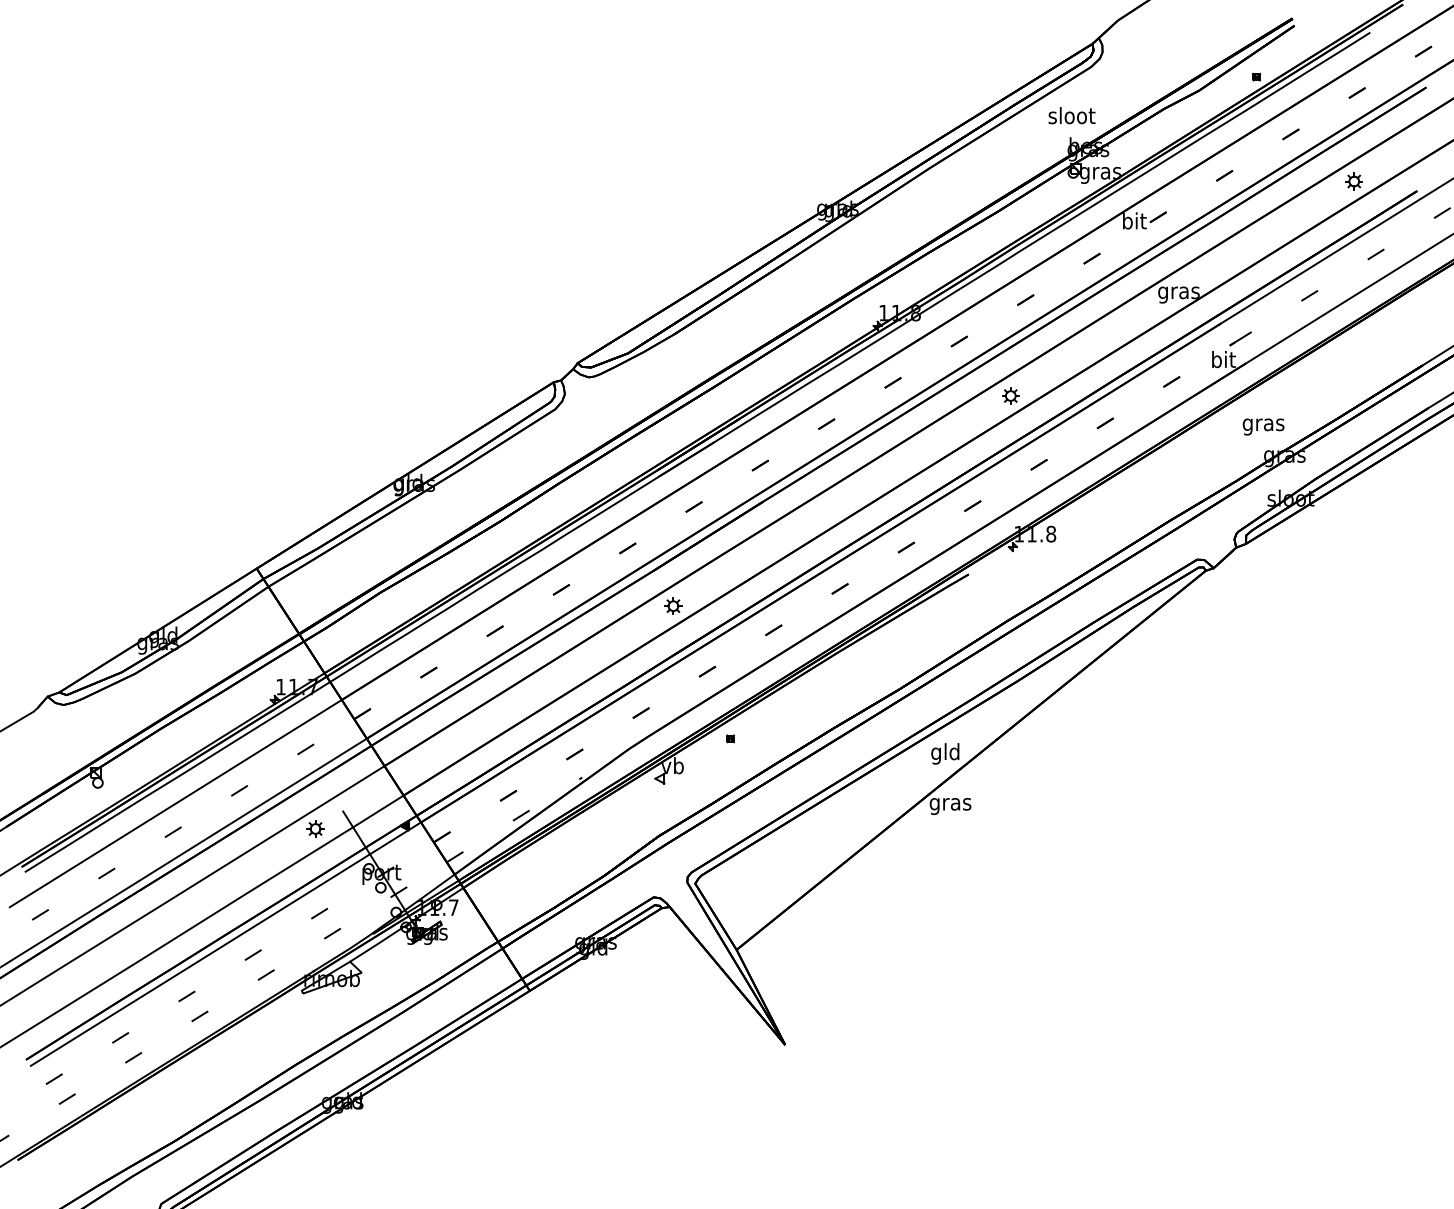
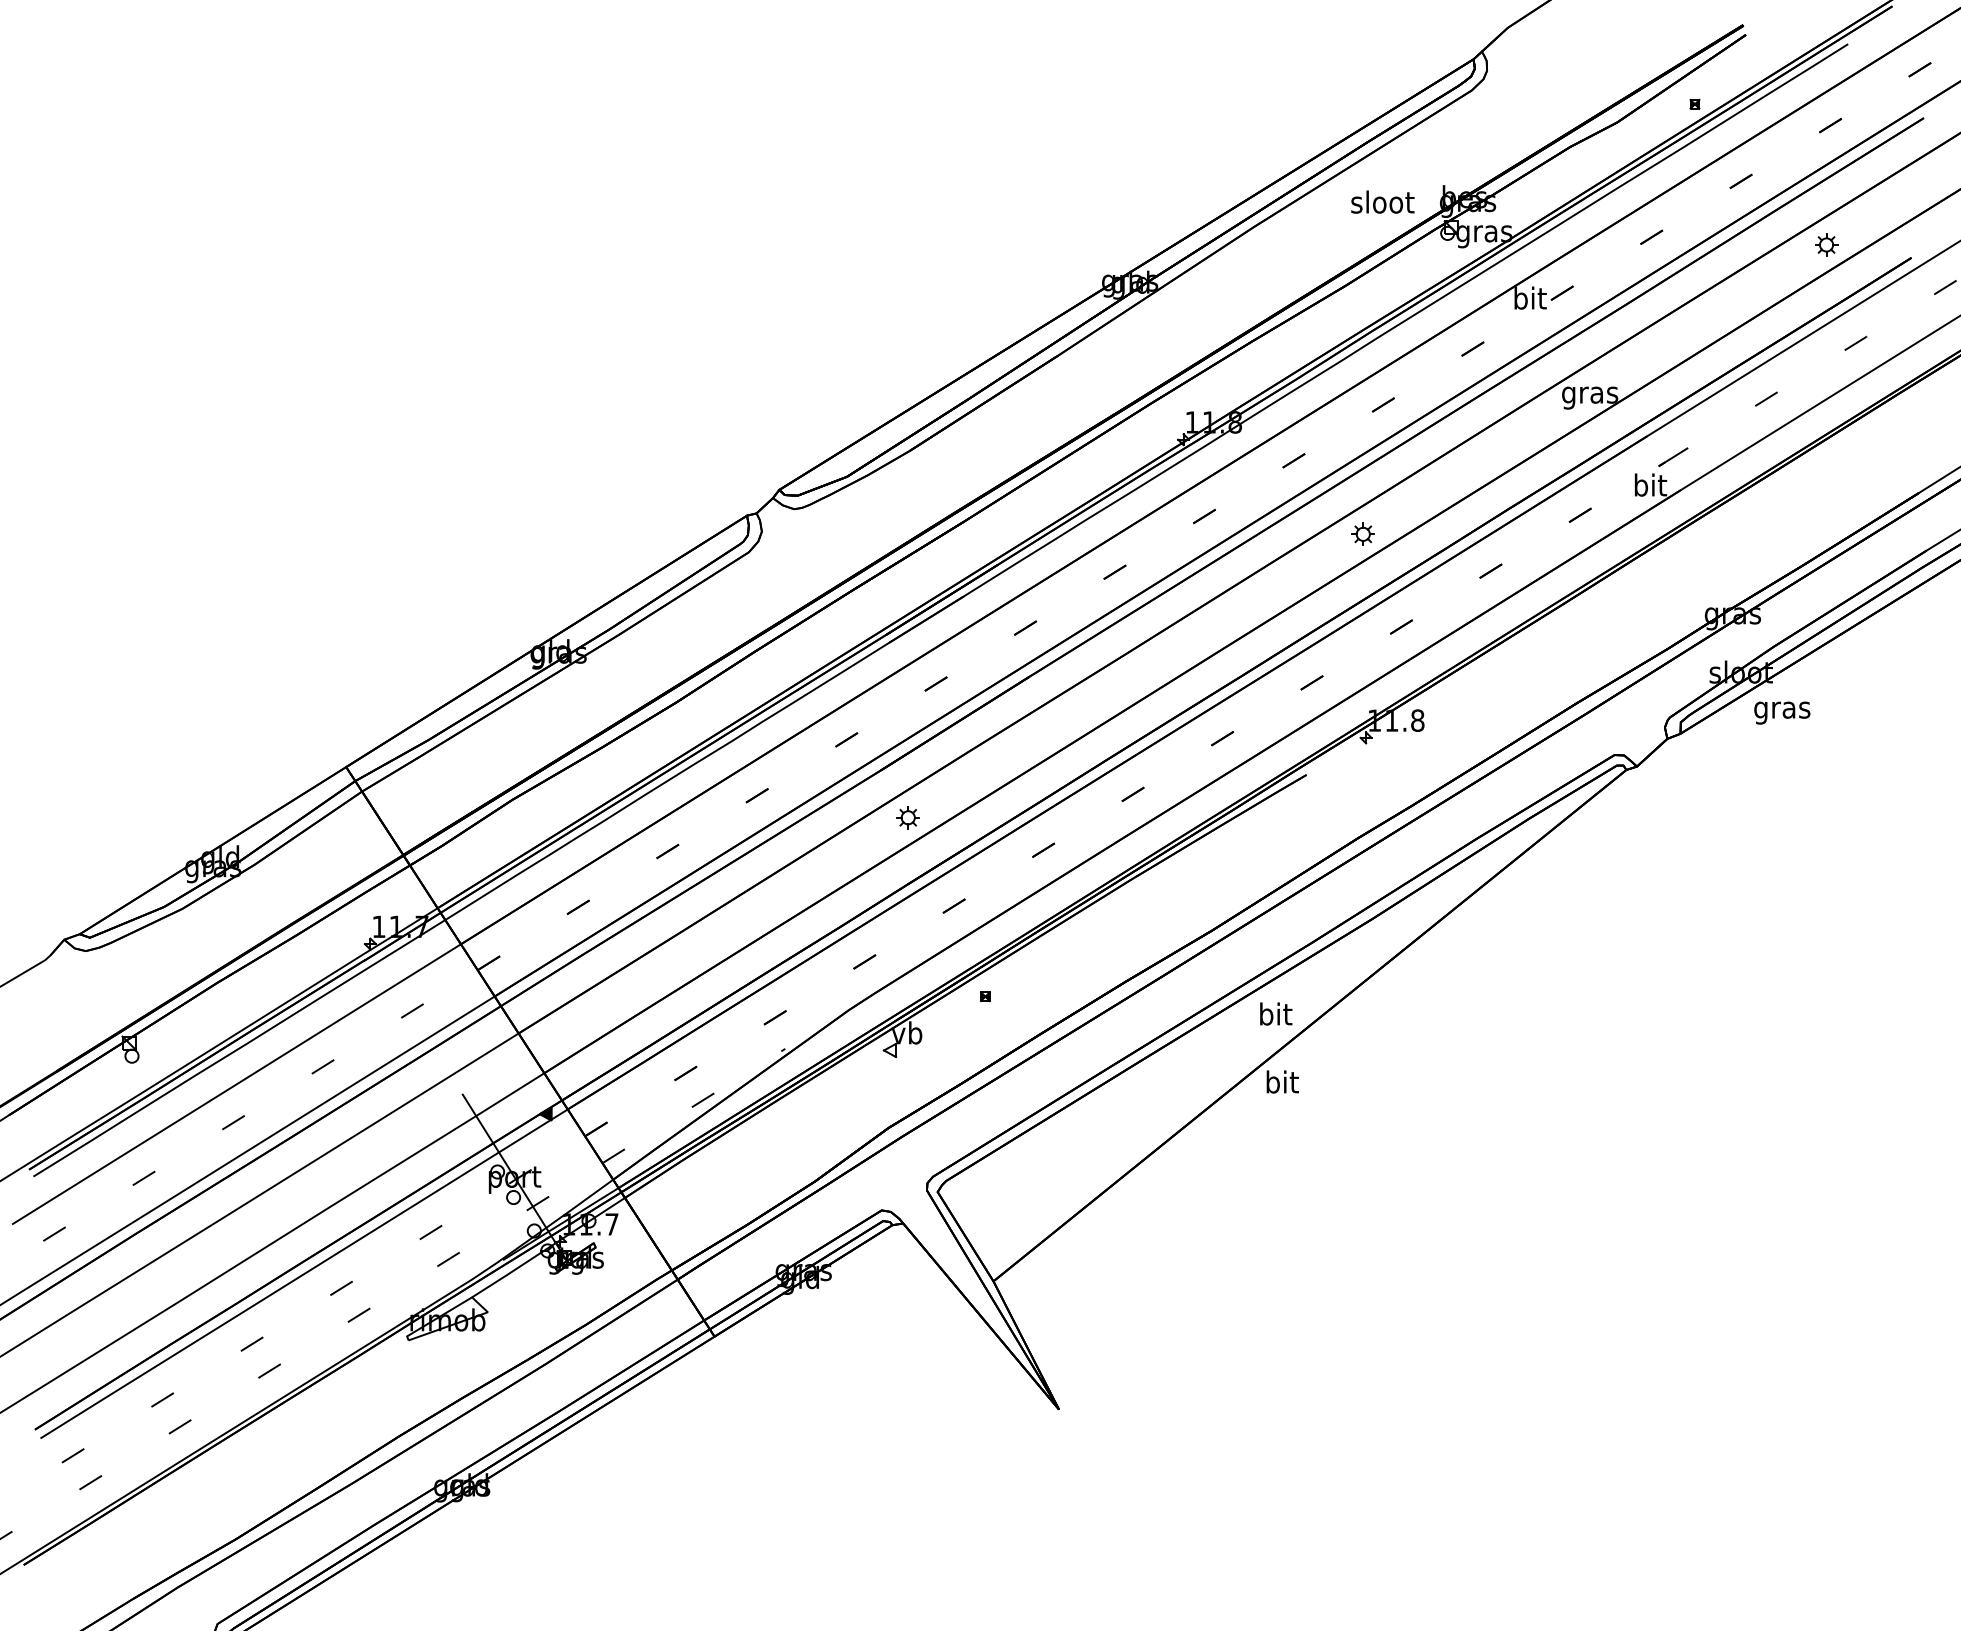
text: (1071, 115) -> (1382, 201), moved
text: (1263, 426) -> (1782, 712), moved
text: (944, 753) -> (1274, 1016), gld -> bit
text: (950, 803) -> (1282, 1084), gras -> bit
part: (315, 828) -> (425, 1117), removed

